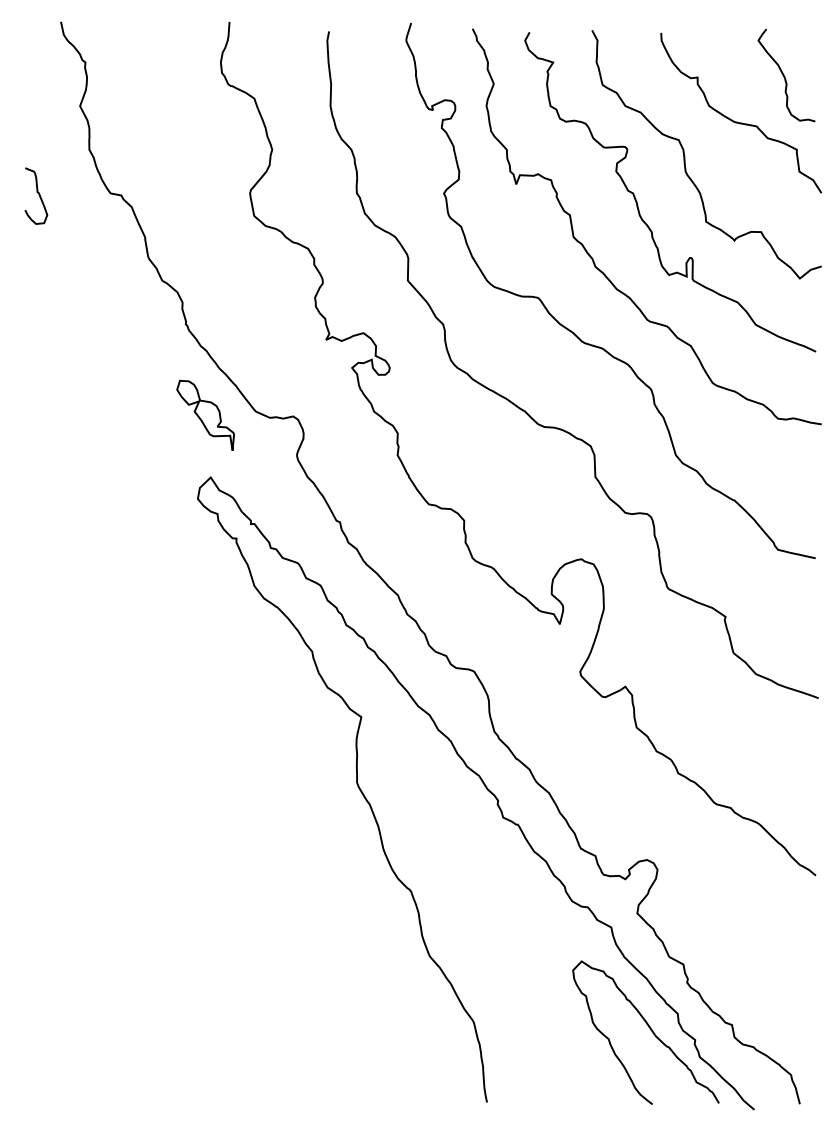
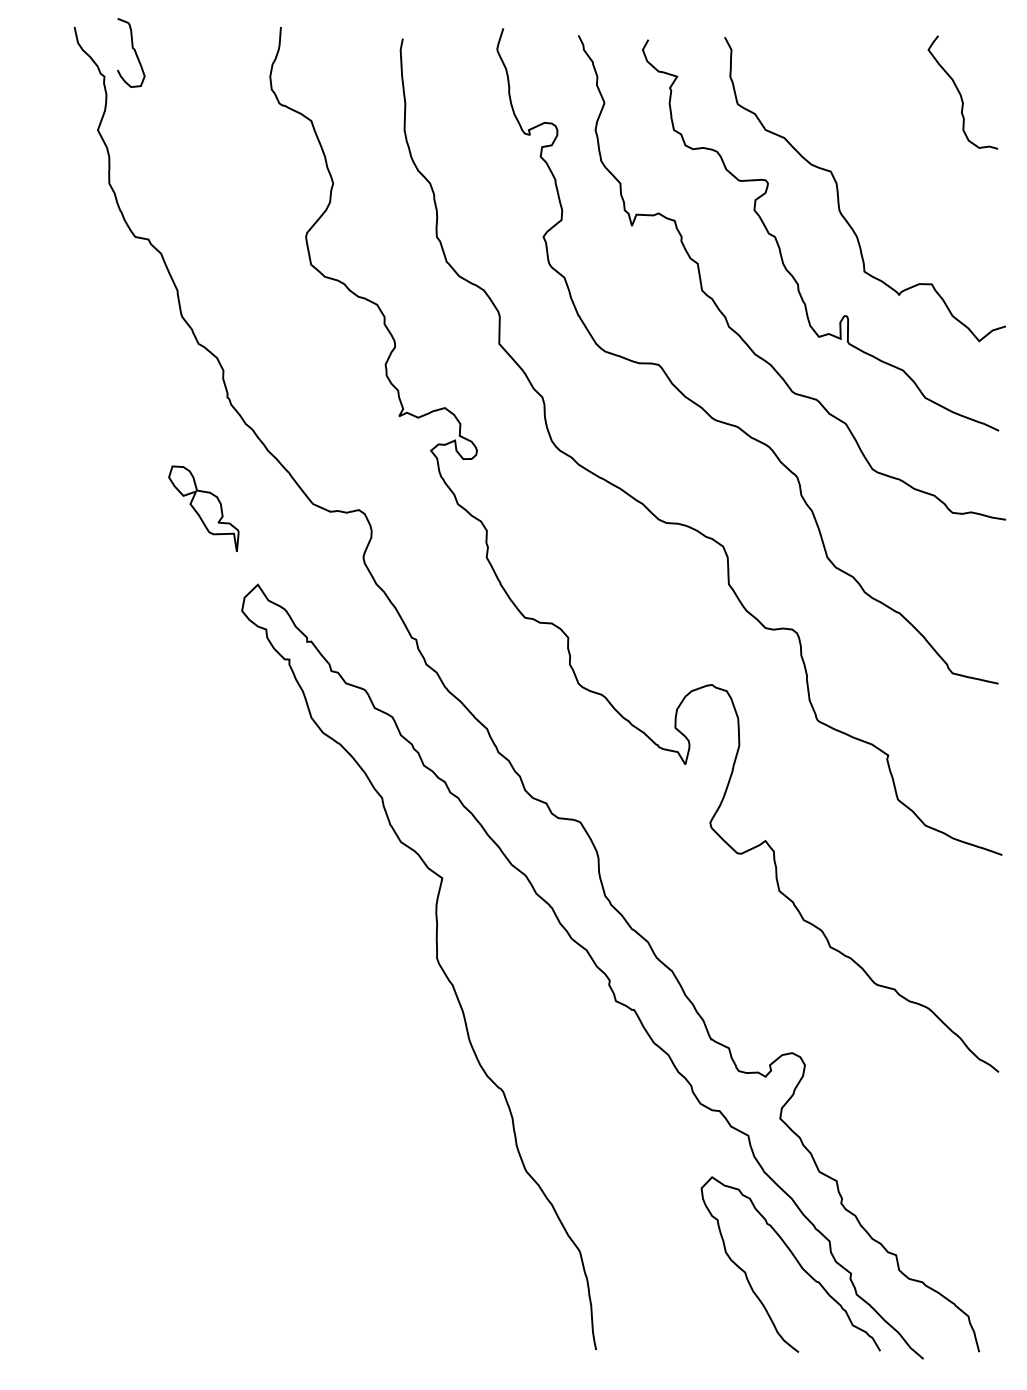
curve: (737, 121) -> (902, 148), removed
curve: (38, 195) -> (133, 52), moved
part: (205, 414) -> (203, 507), moved

